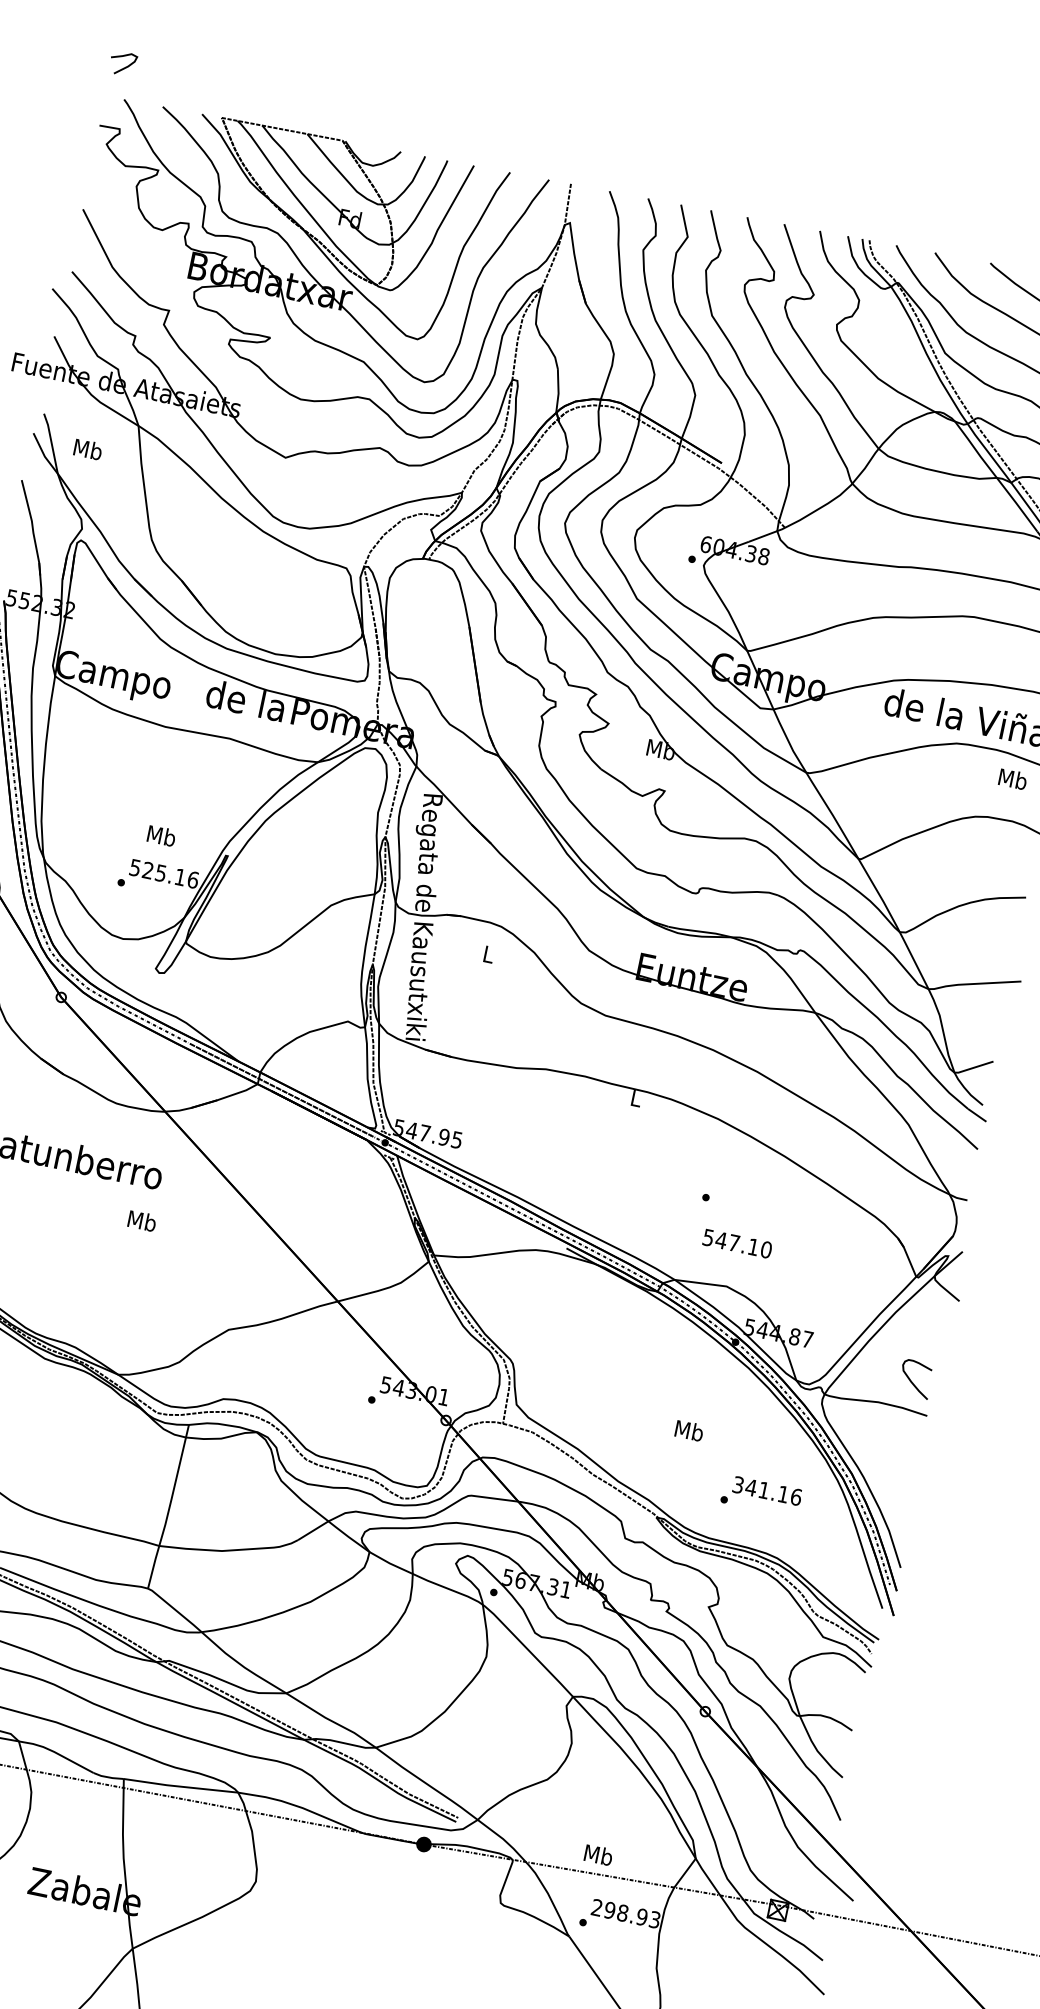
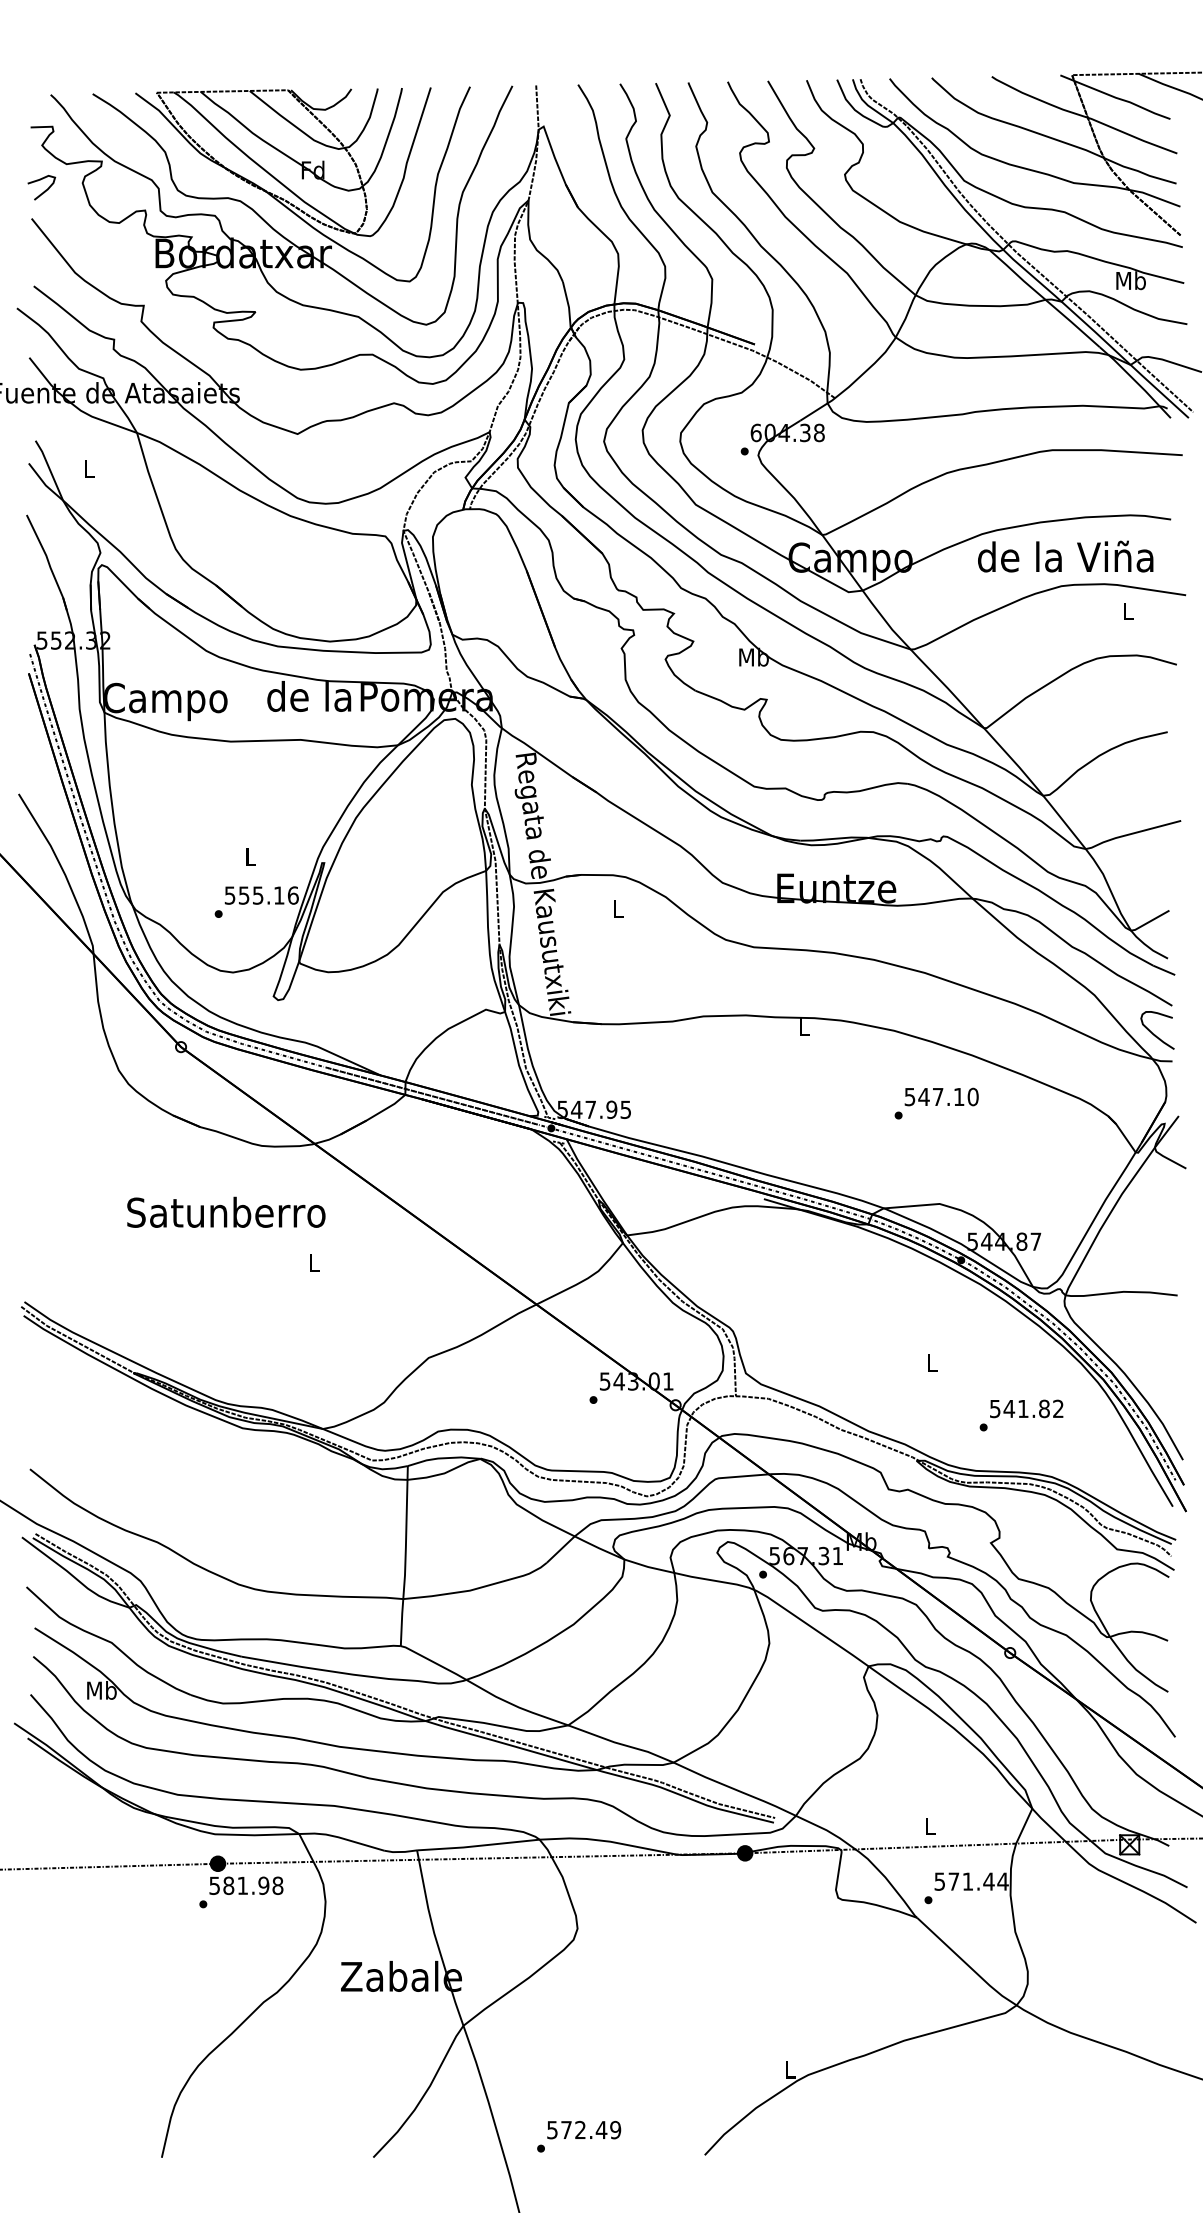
curve: (125, 66) -> (44, 190), moved
text: (88, 449) -> (89, 468), Mb -> L
text: (1013, 778) -> (1128, 610), Mb -> L
text: (161, 835) -> (250, 856), Mb -> L
text: (148, 870) -> (244, 895), 525.16 -> 555.16
text: (142, 1220) -> (314, 1262), Mb -> L
text: (737, 1243) -> (941, 1096), moved
curve: (913, 1382) -> (1155, 1034), moved
text: (689, 1430) -> (932, 1362), Mb -> L
text: (768, 1490) -> (1027, 1408), 341.16 -> 541.82
text: (598, 1854) -> (929, 1825), Mb -> L
text: (626, 1913) -> (971, 1881), 298.93 -> 571.44

